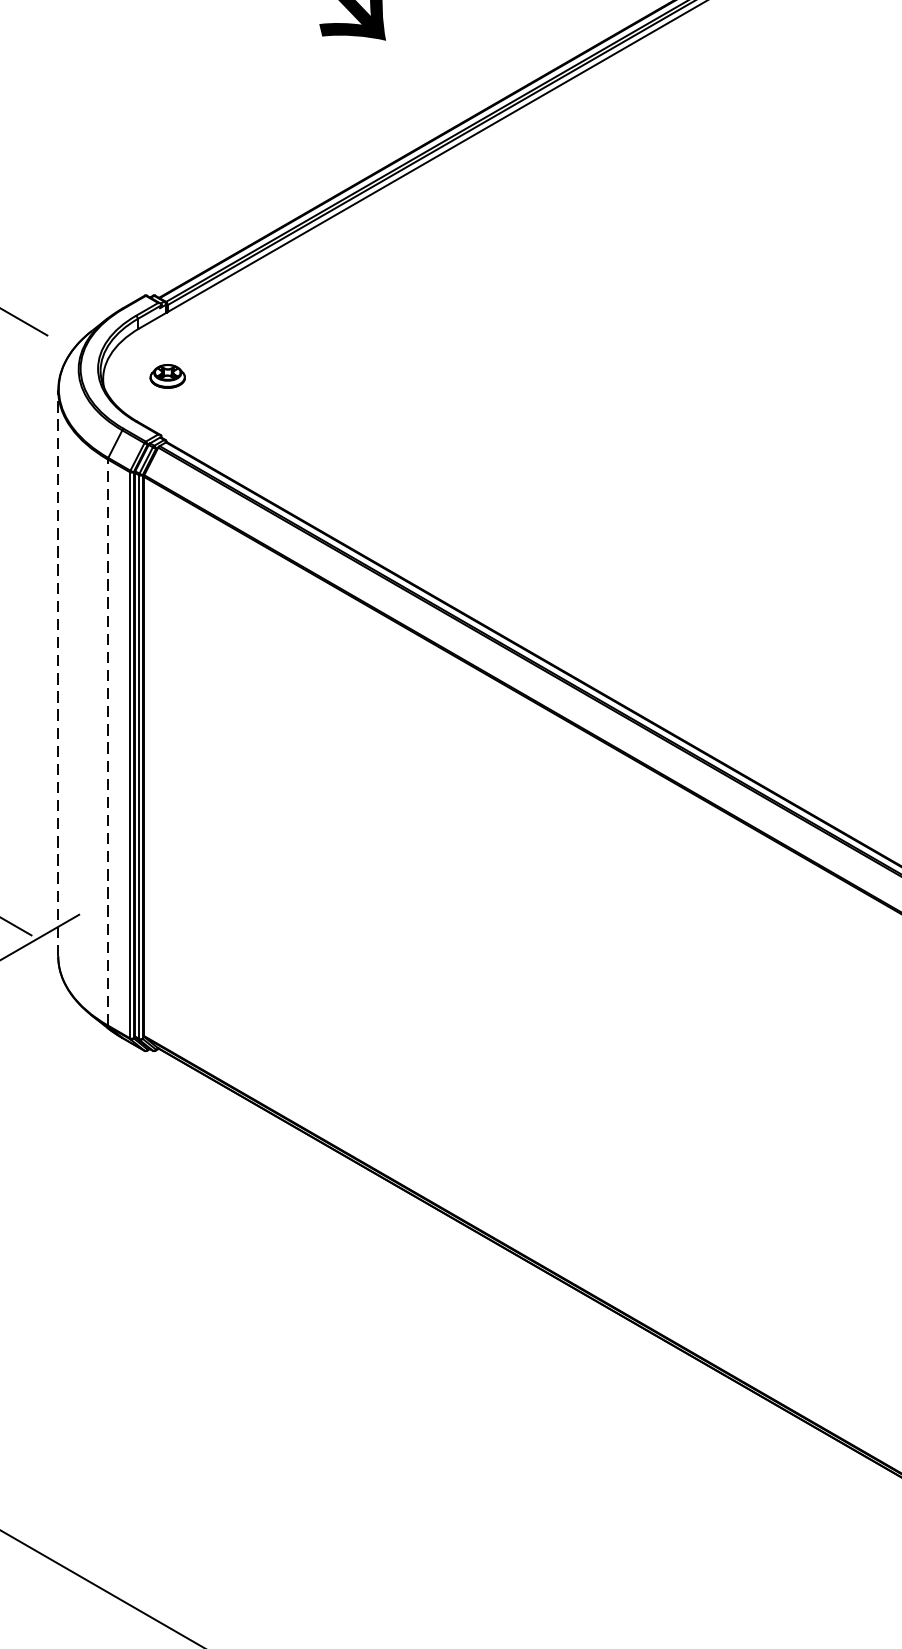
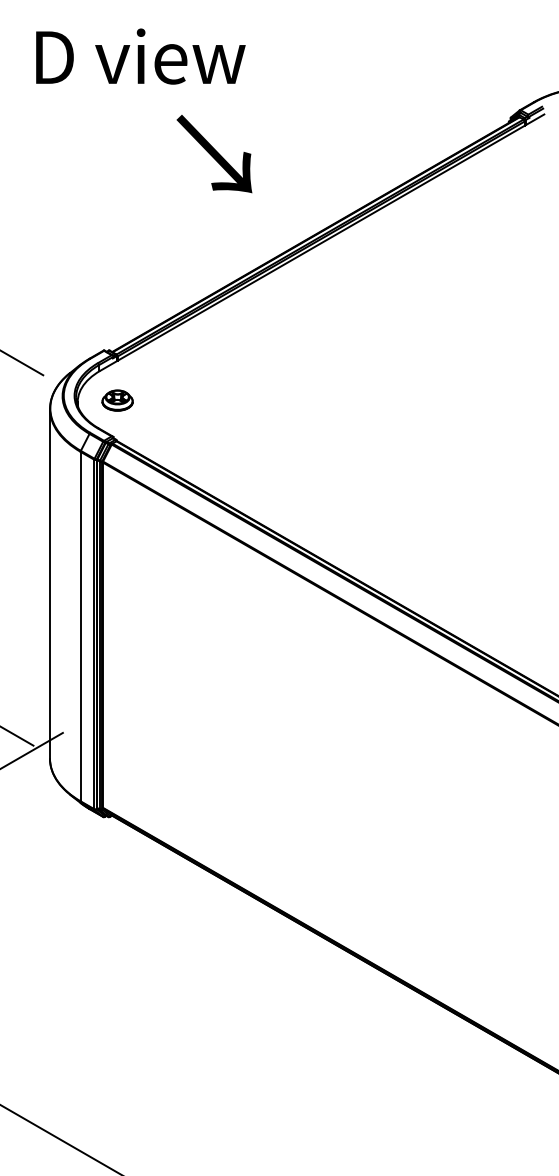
part: (167, 376) -> (117, 400), size x1.43
line: (57, 672) -> (49, 583), dashed -> solid
line: (107, 742) -> (80, 626), dashed -> solid

